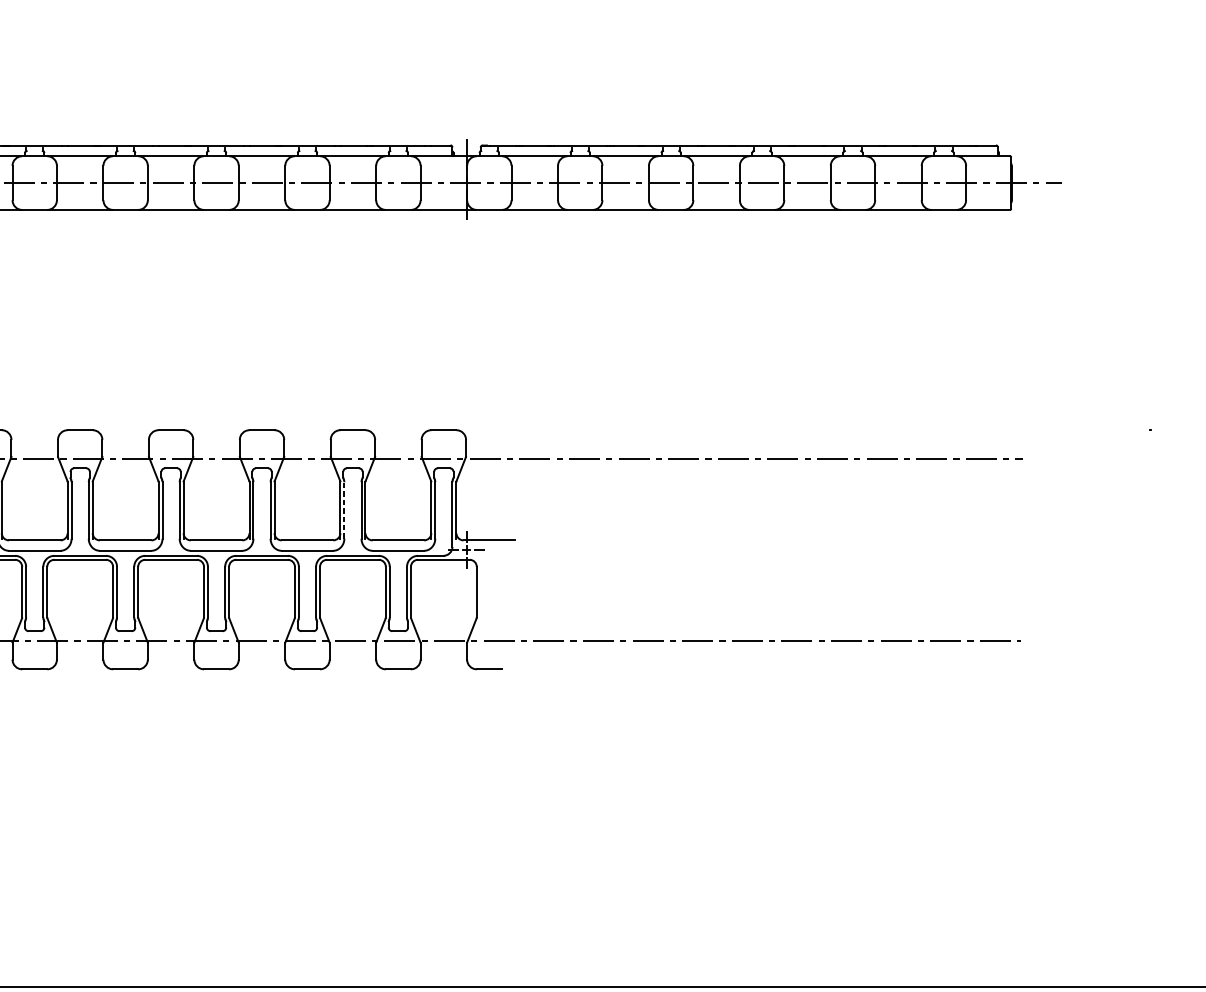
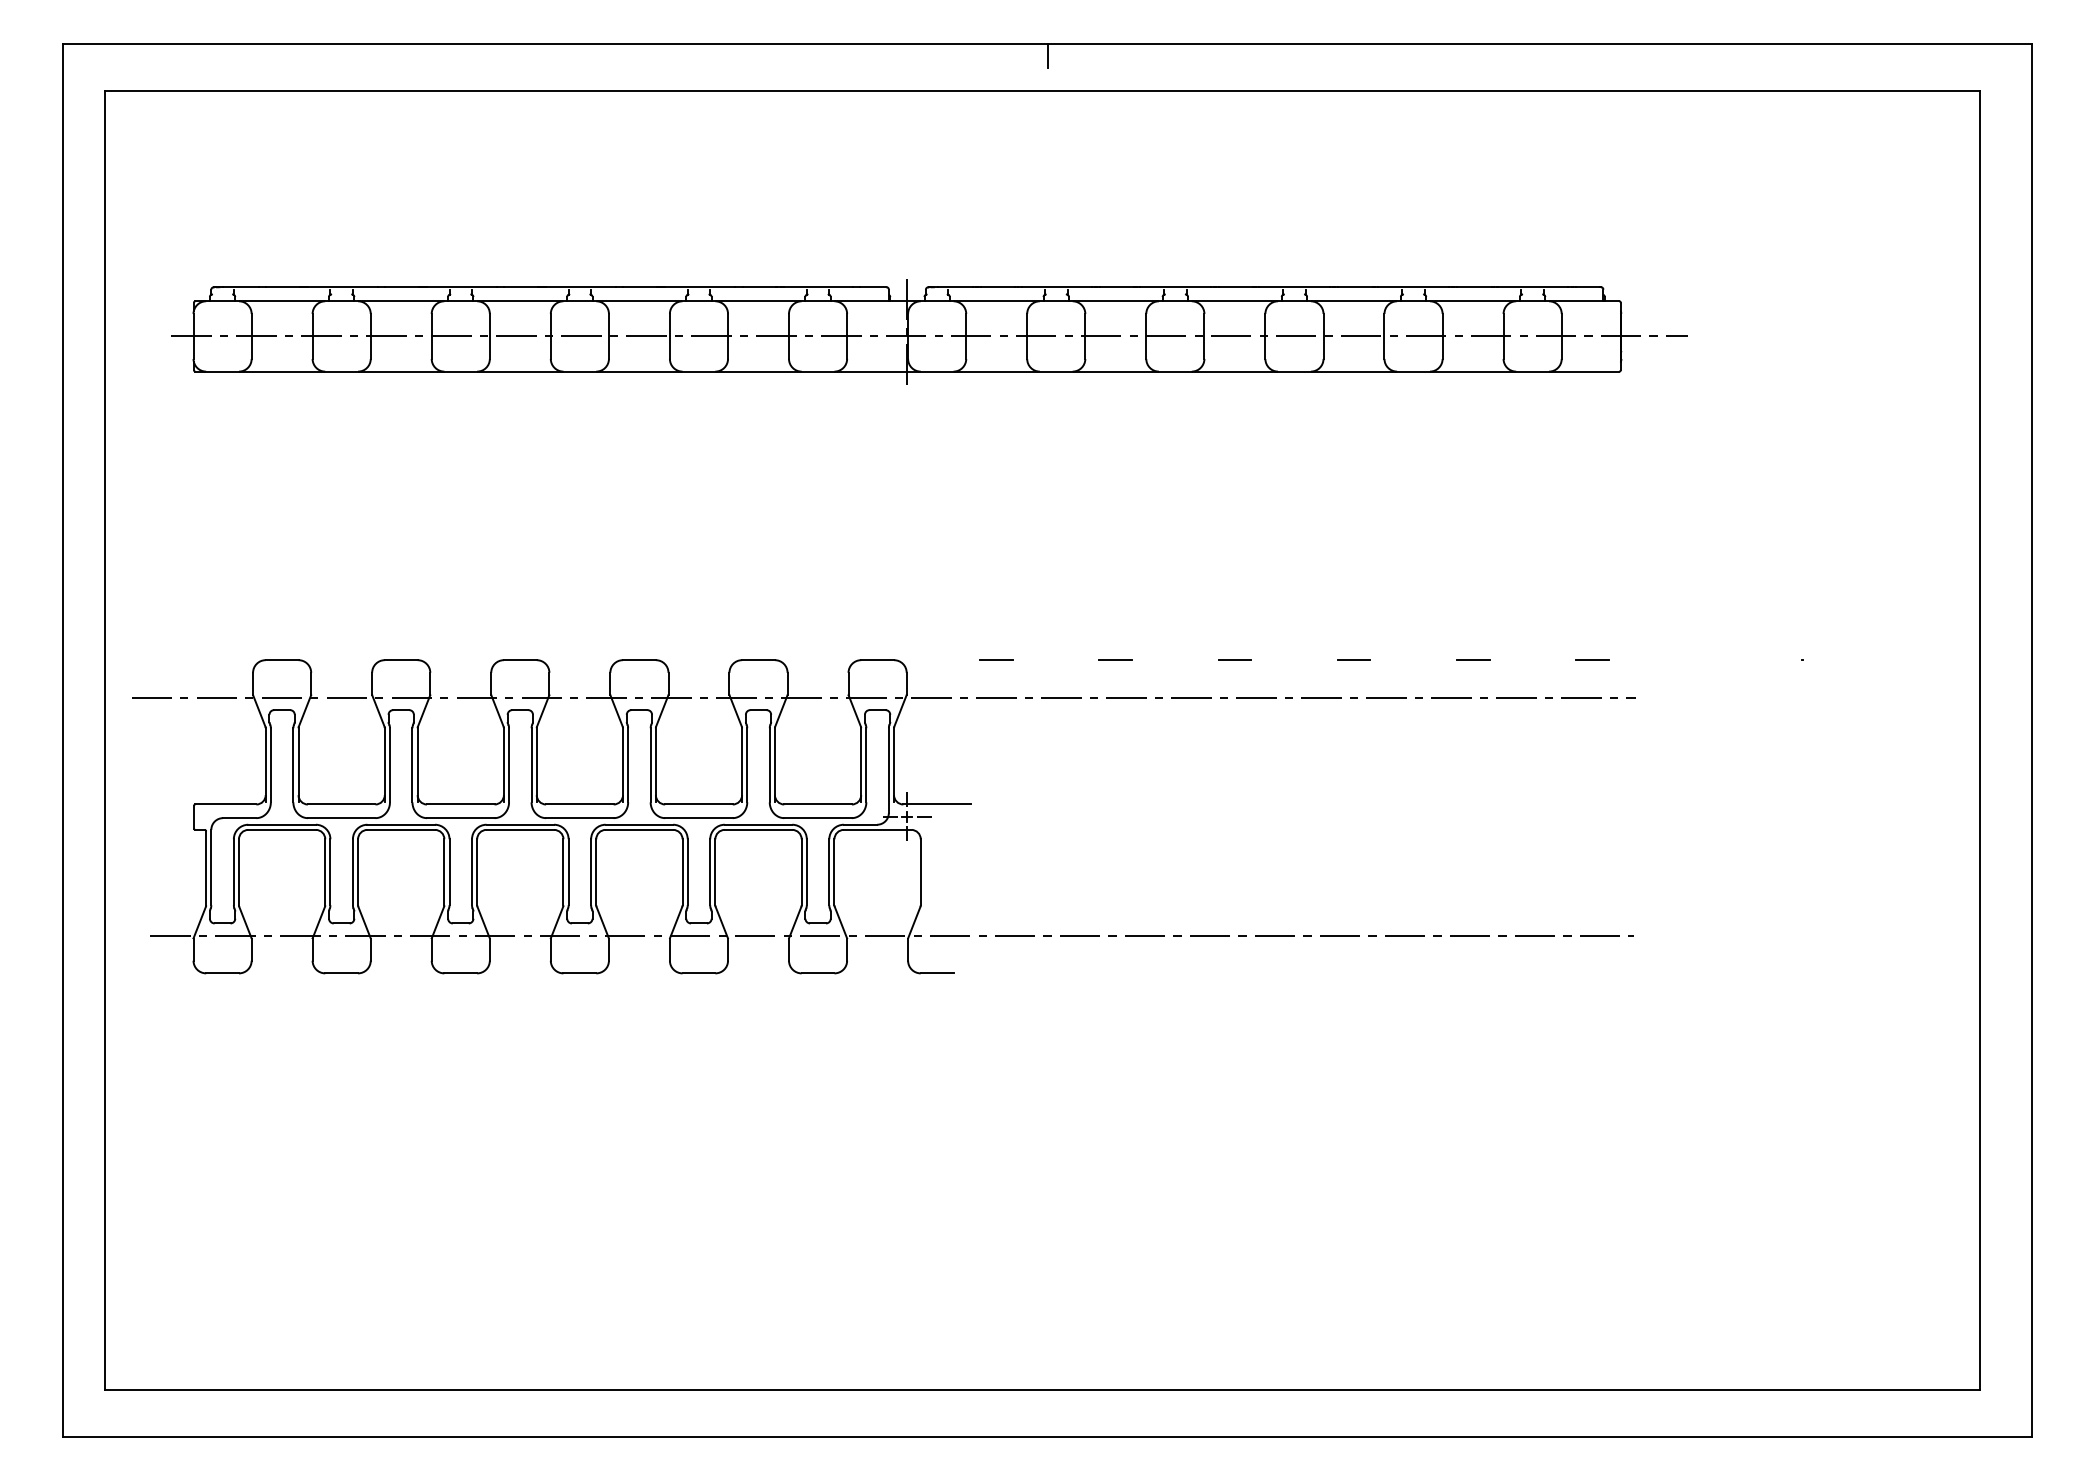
line: (534, 430) -> (996, 660), added
line: (625, 430) -> (1115, 660), added
line: (716, 430) -> (1234, 660), added
line: (807, 430) -> (1353, 660), added
line: (898, 430) -> (1472, 660), added
line: (988, 430) -> (1591, 660), added
line: (344, 509) -> (747, 764), dashed -> solid

